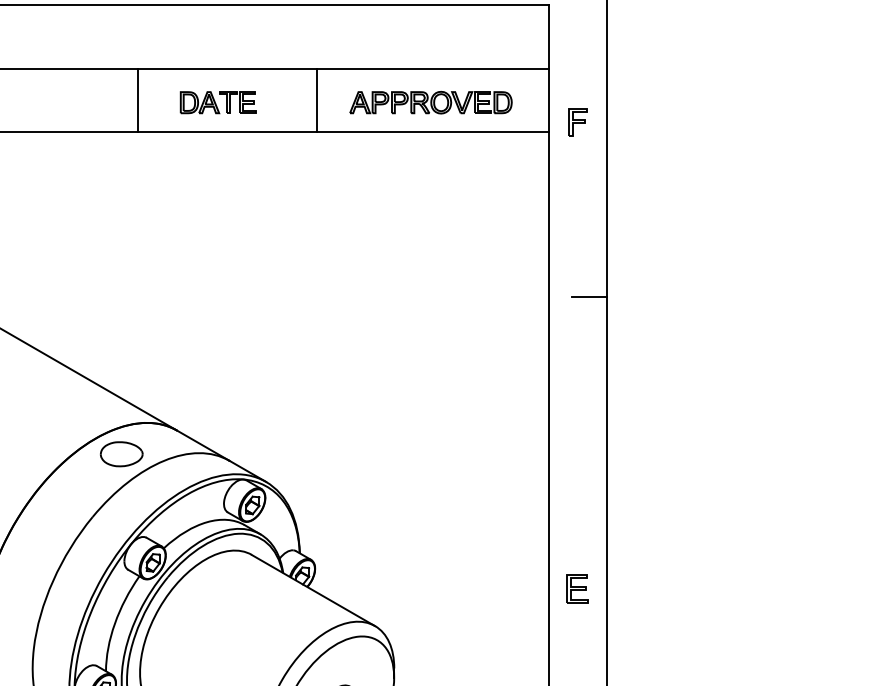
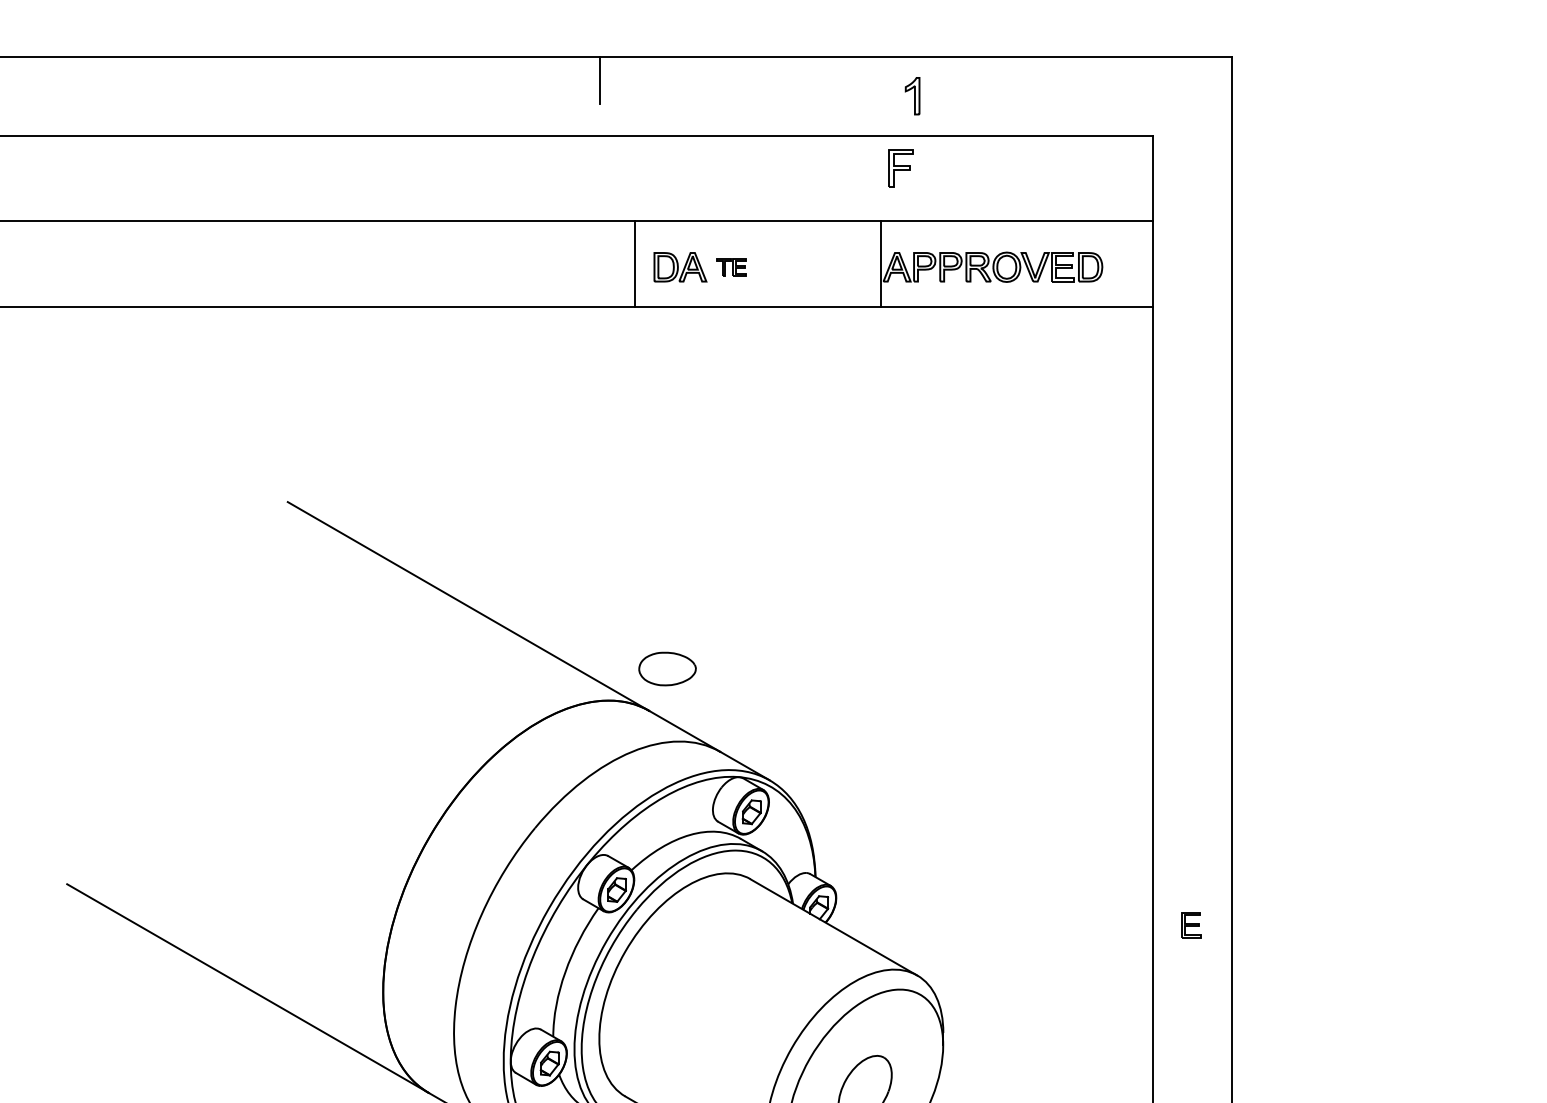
line: (137, 99) -> (634, 263), moved
line: (317, 99) -> (881, 263), moved
part: (237, 102) -> (731, 267), size x0.6
part: (577, 122) -> (900, 168), moved
line: (589, 297) -> (1207, 530), removed
part: (121, 453) -> (667, 668), moved
part: (577, 589) -> (1191, 925), size x0.7

